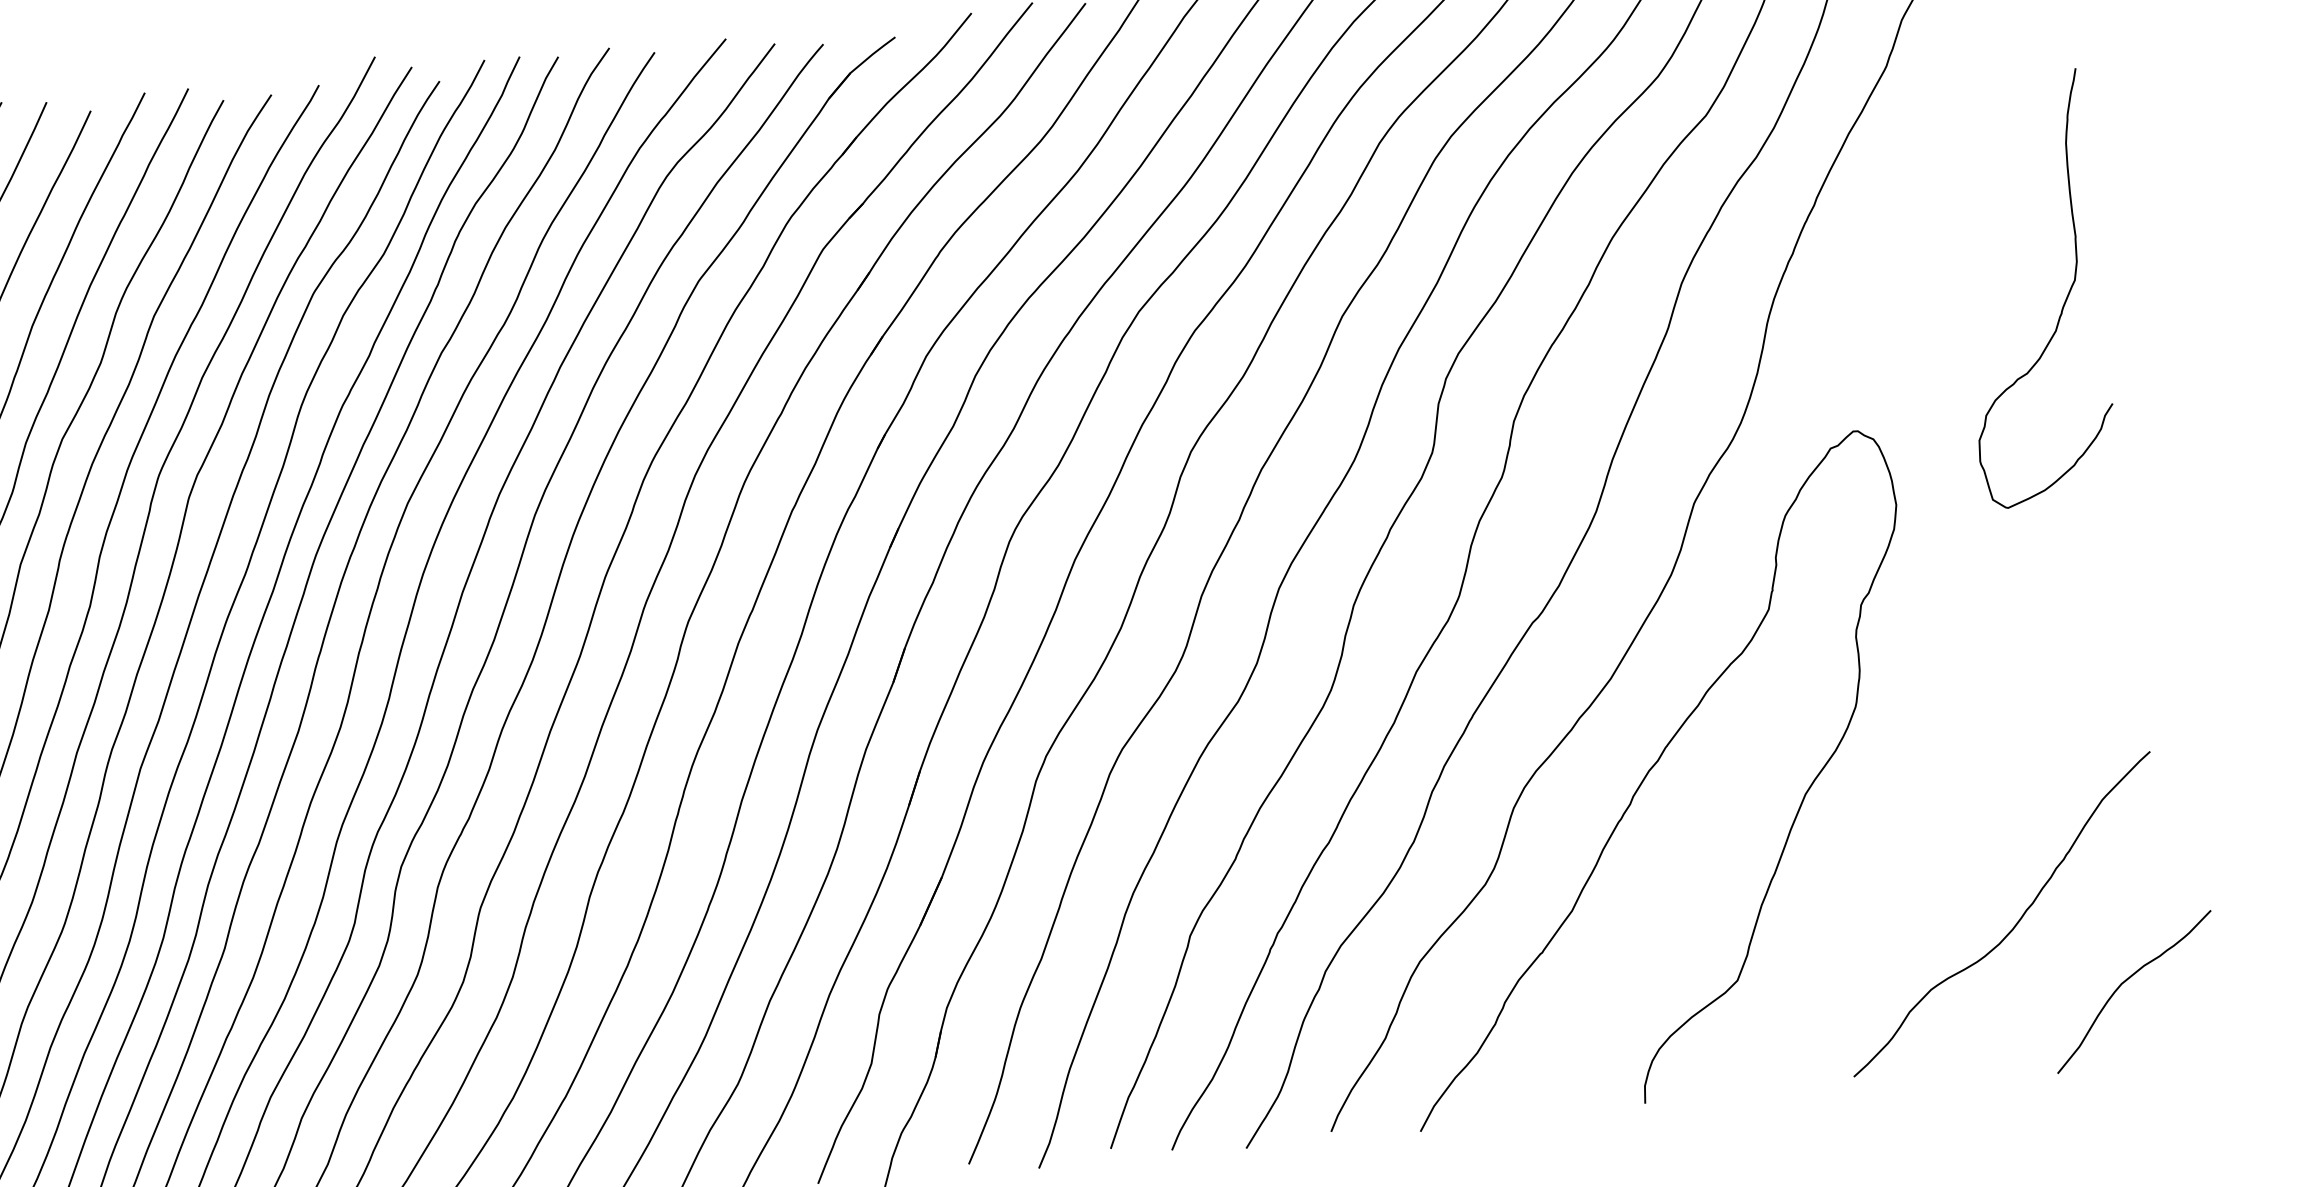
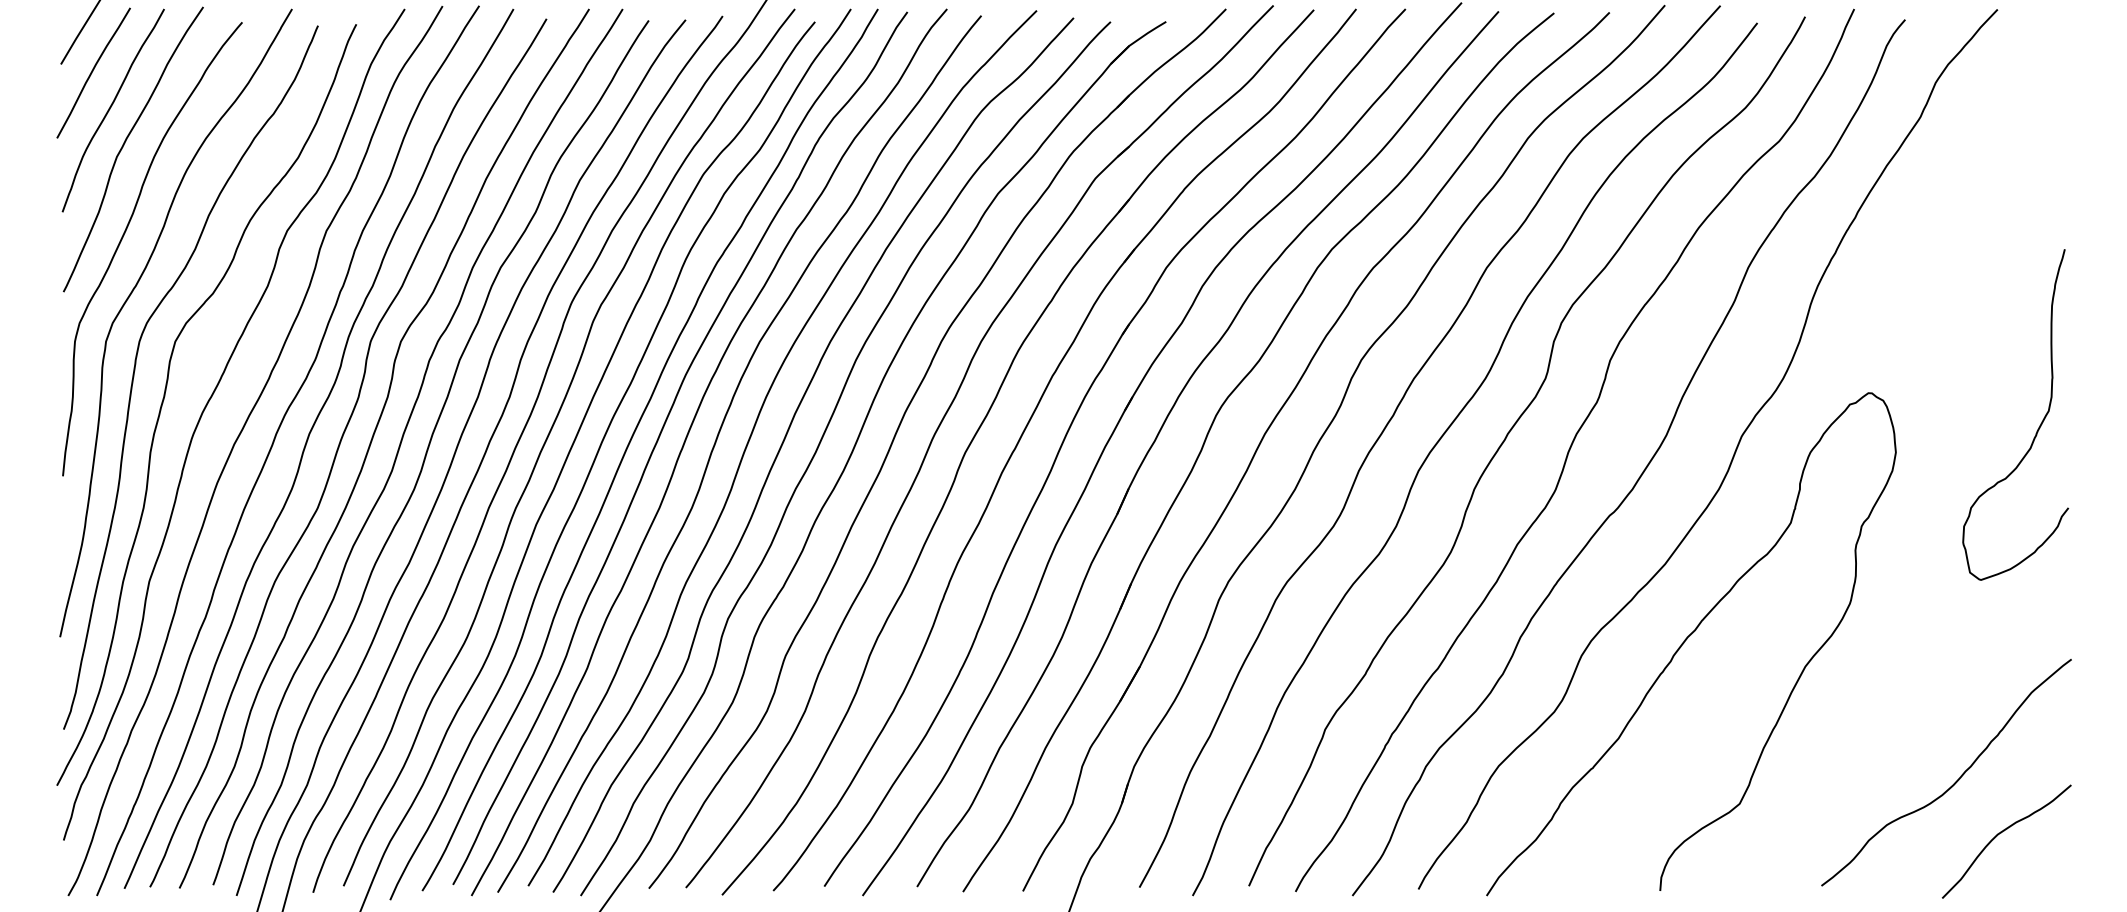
curve: (2064, 300) -> (2039, 425), moved
curve: (2126, 981) -> (2001, 833), moved

